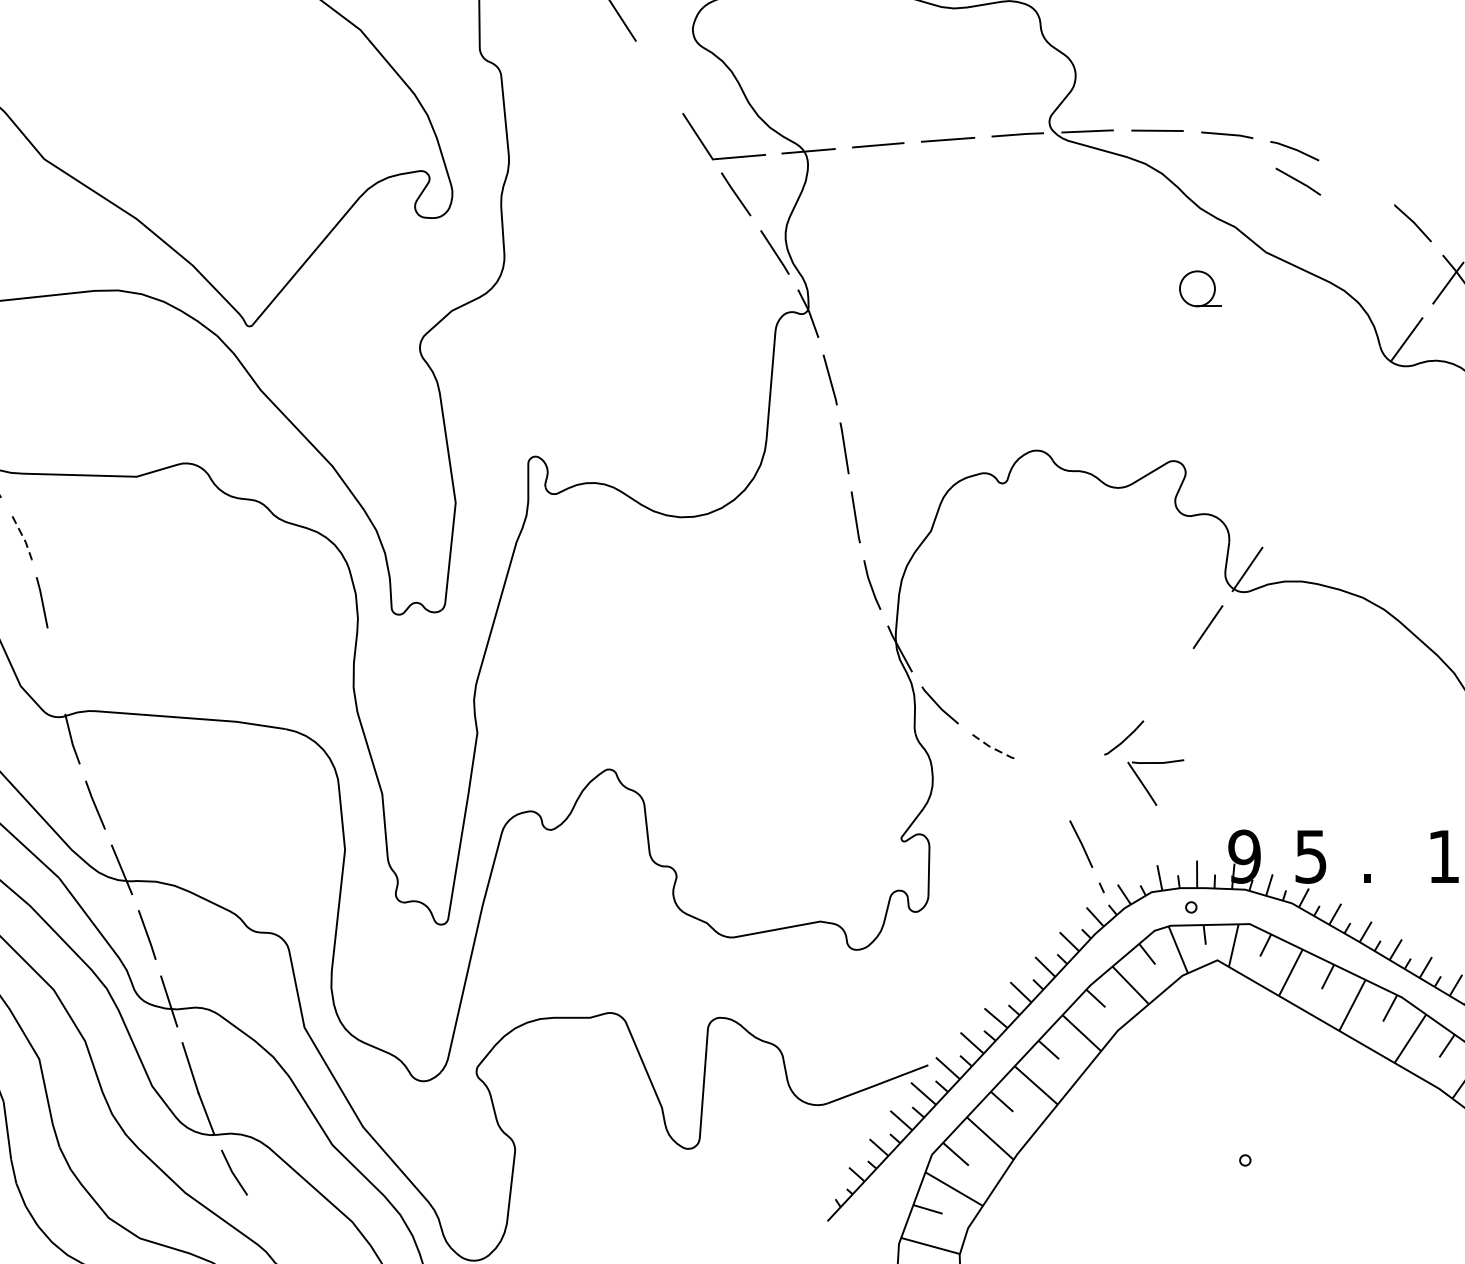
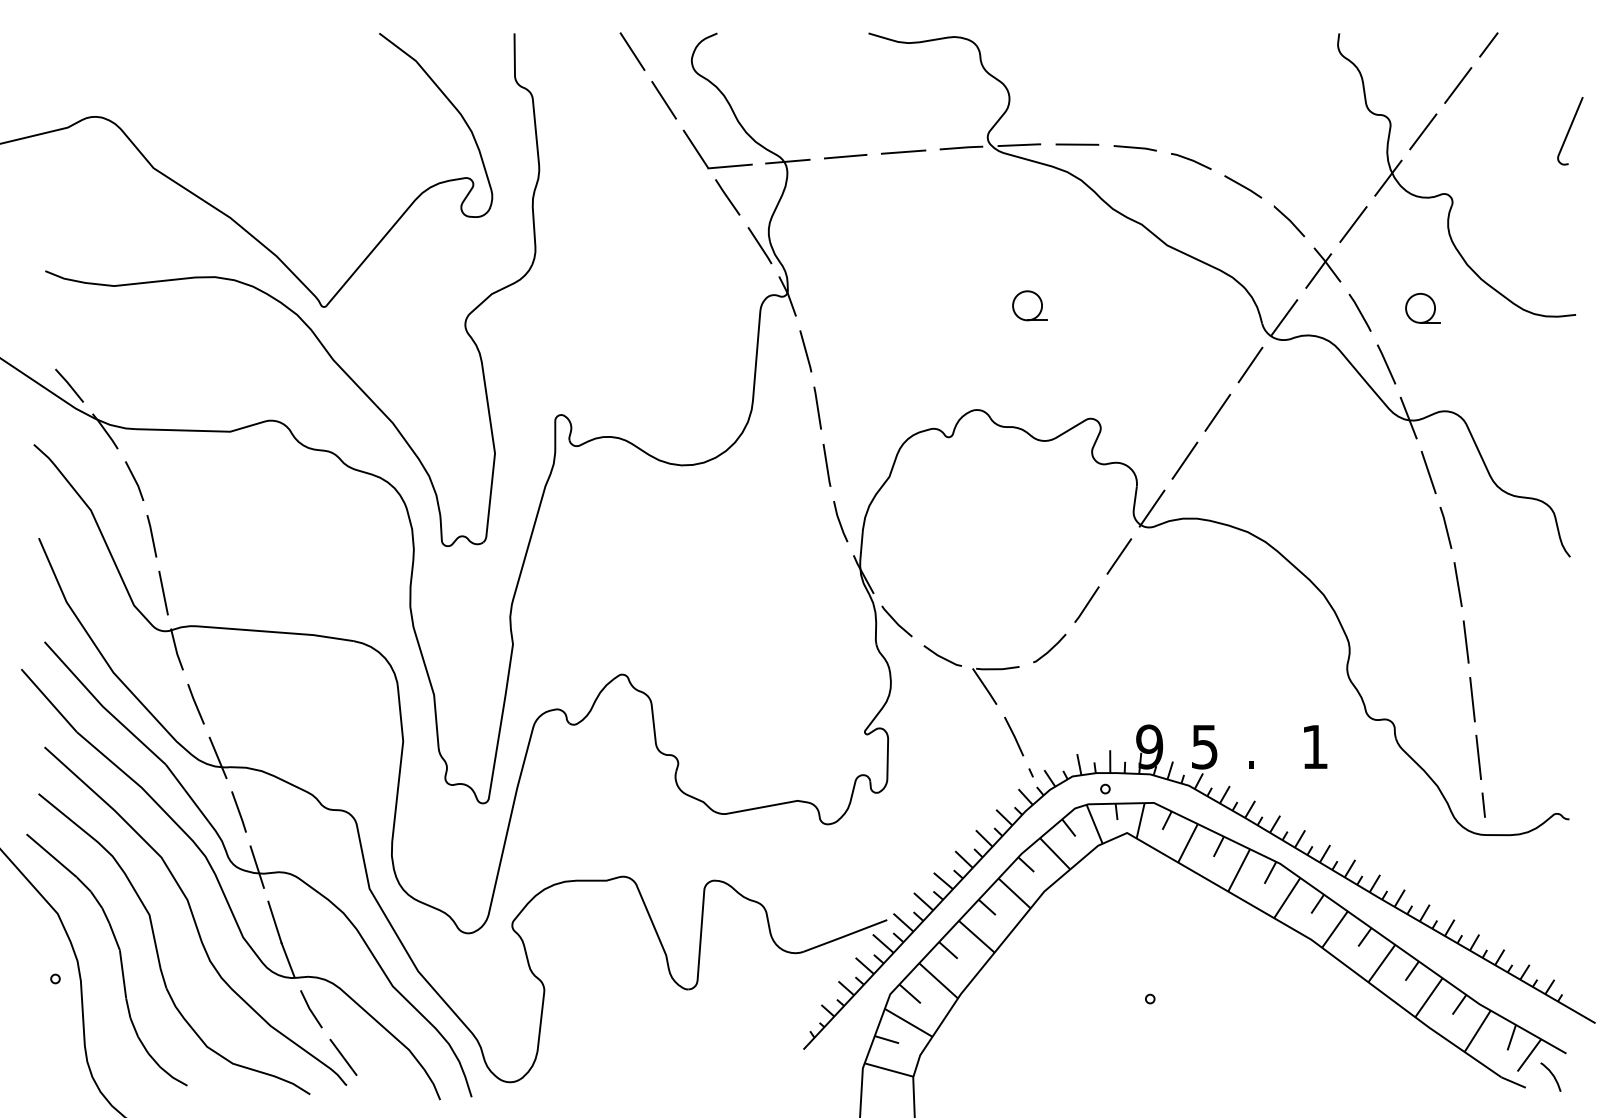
line: (658, 77) -> (663, 100), added
line: (1298, 181) -> (1243, 186), moved
part: (1199, 288) -> (1029, 305), moved
line: (1366, 395) -> (1250, 364), added
line: (1326, 453) -> (1217, 412), added
line: (1286, 511) -> (1184, 460), added
line: (22, 536) -> (135, 481), dashed -> solid
line: (56, 670) -> (163, 592), added
line: (1168, 684) -> (1086, 604), added
line: (994, 750) -> (942, 658), dashed -> solid
part: (1148, 789) -> (989, 691), moved
line: (273, 1229) -> (343, 1056), added

